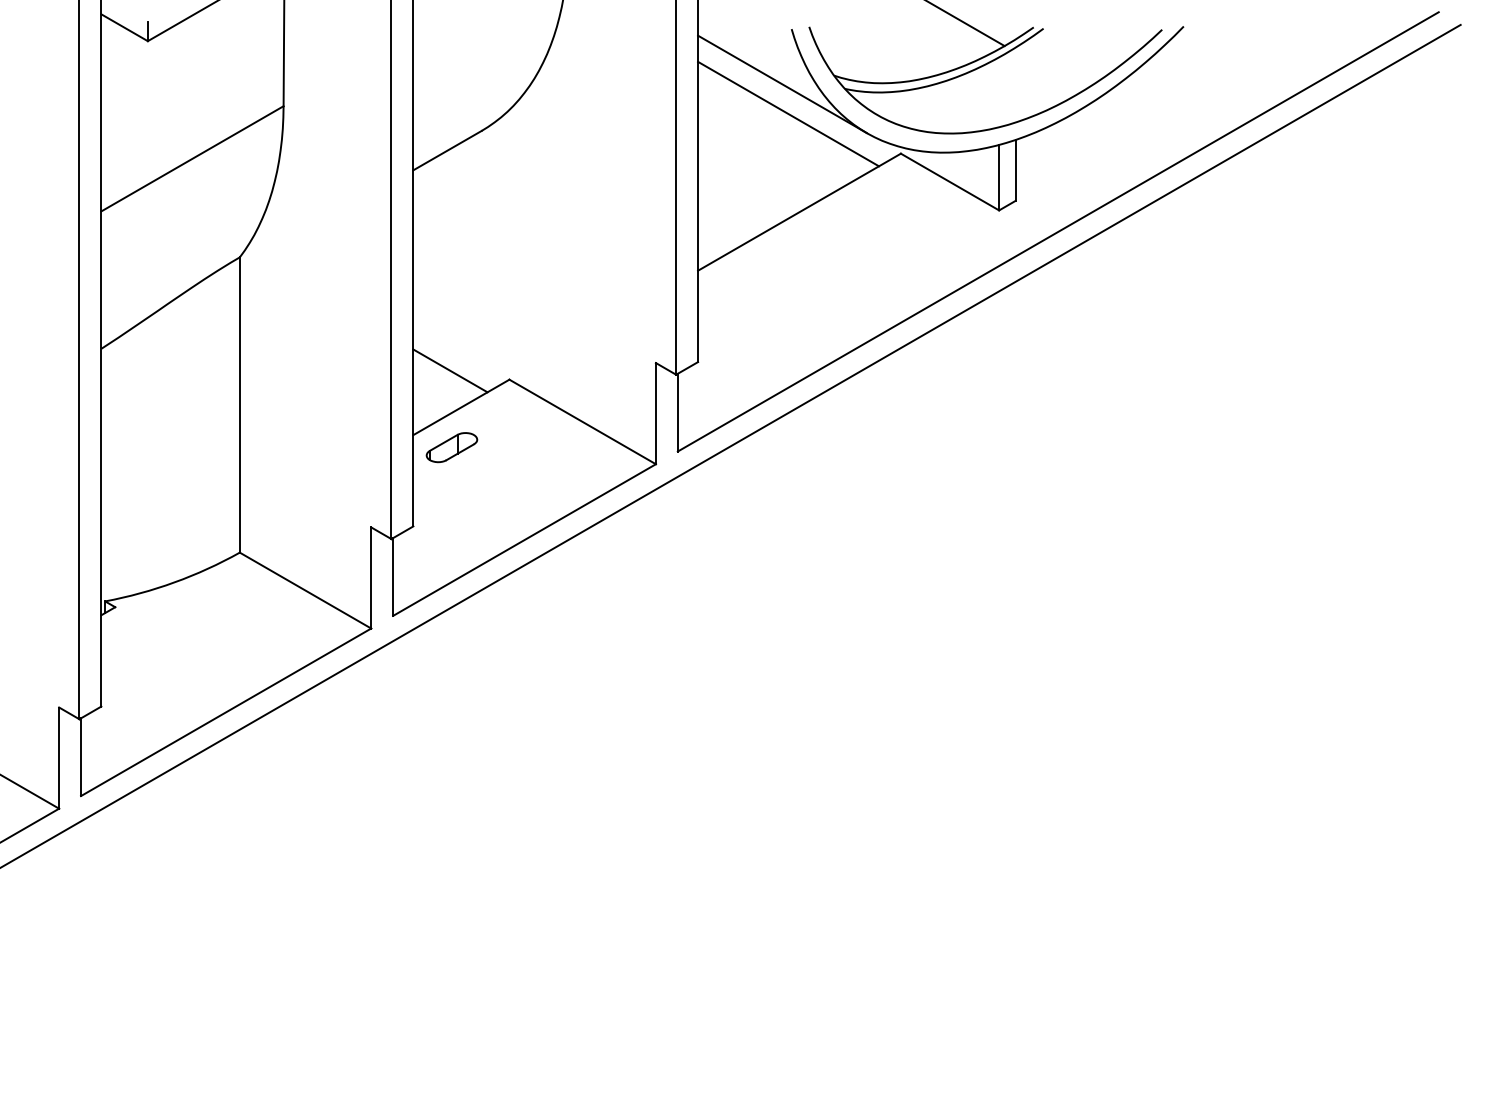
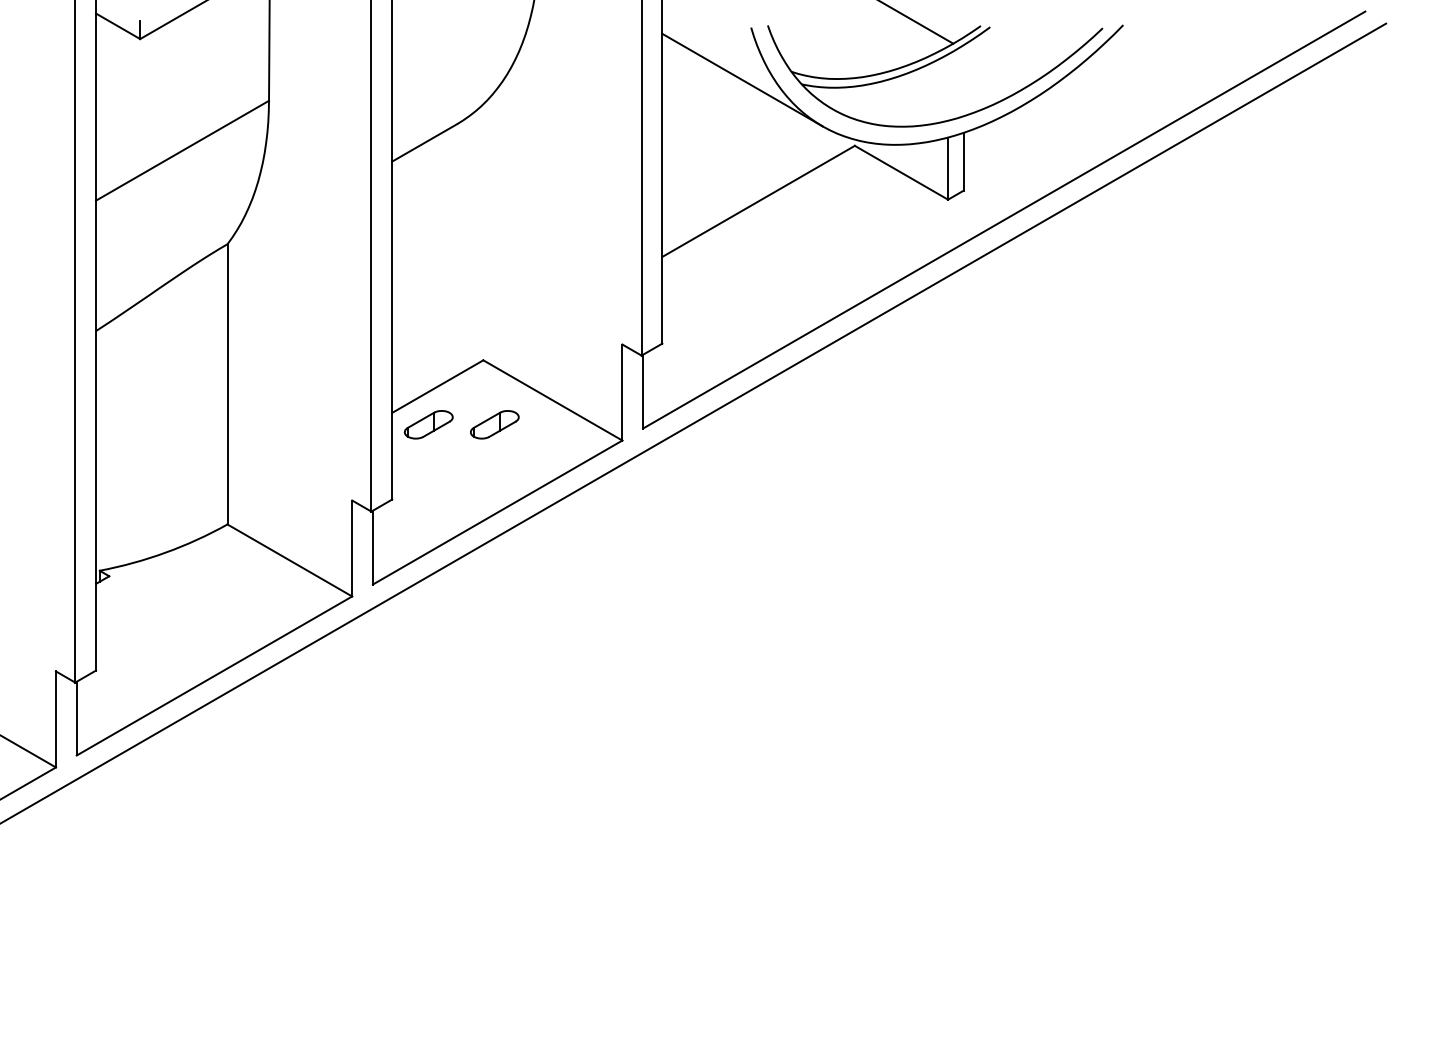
line: (788, 113) -> (748, 107), removed
line: (450, 370) -> (427, 351), removed
part: (521, 447) -> (494, 424), added

